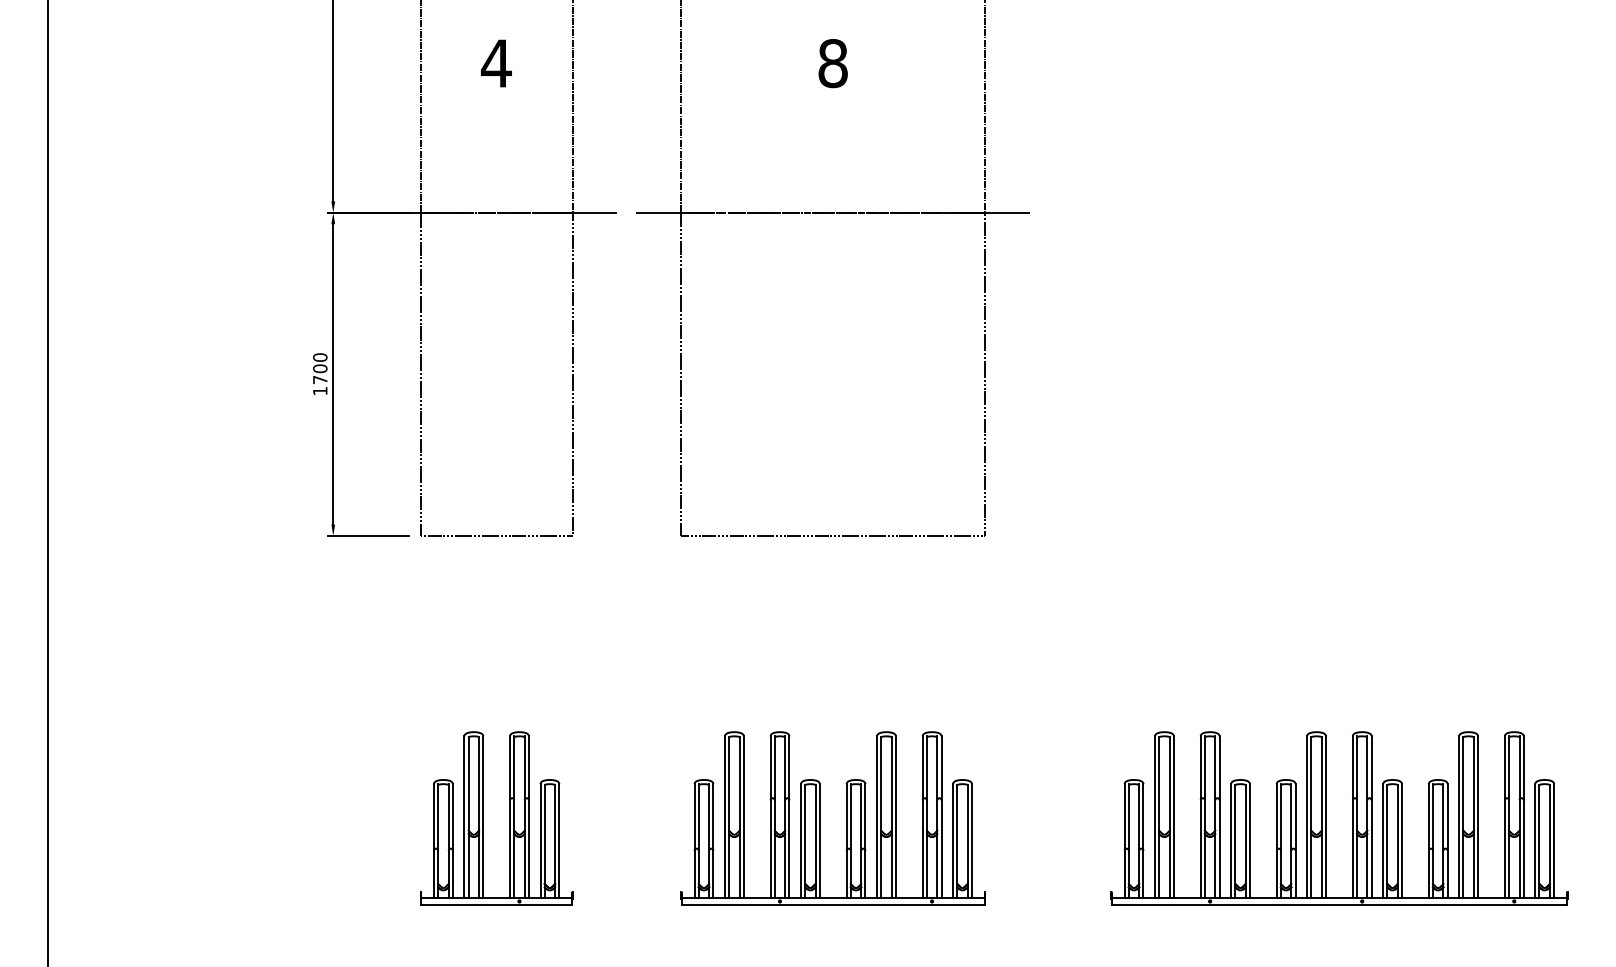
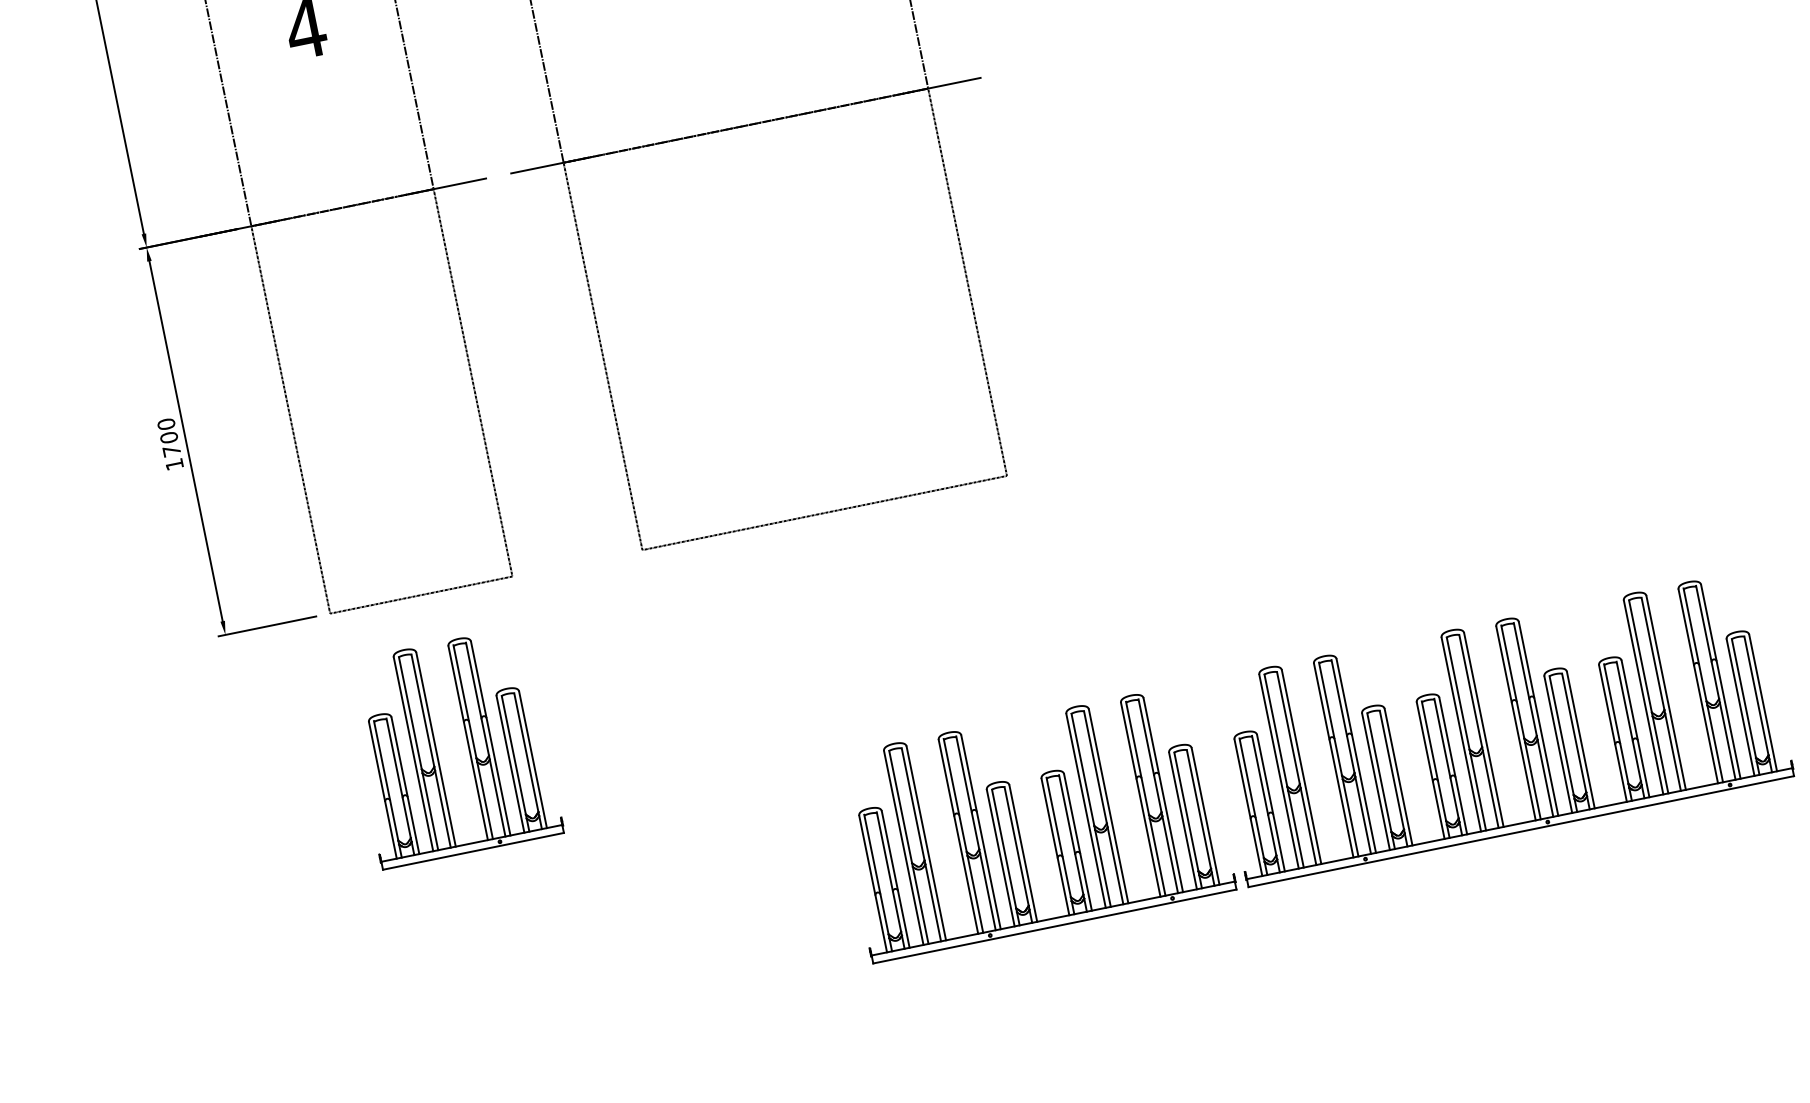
part: (483, 818) -> (436, 751), moved
part: (820, 818) -> (1018, 826), moved

